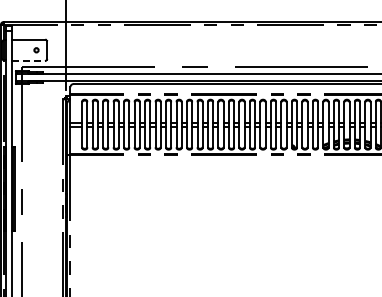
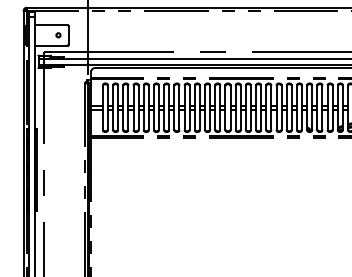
line: (29, 60) -> (51, 45), dashed -> solid

